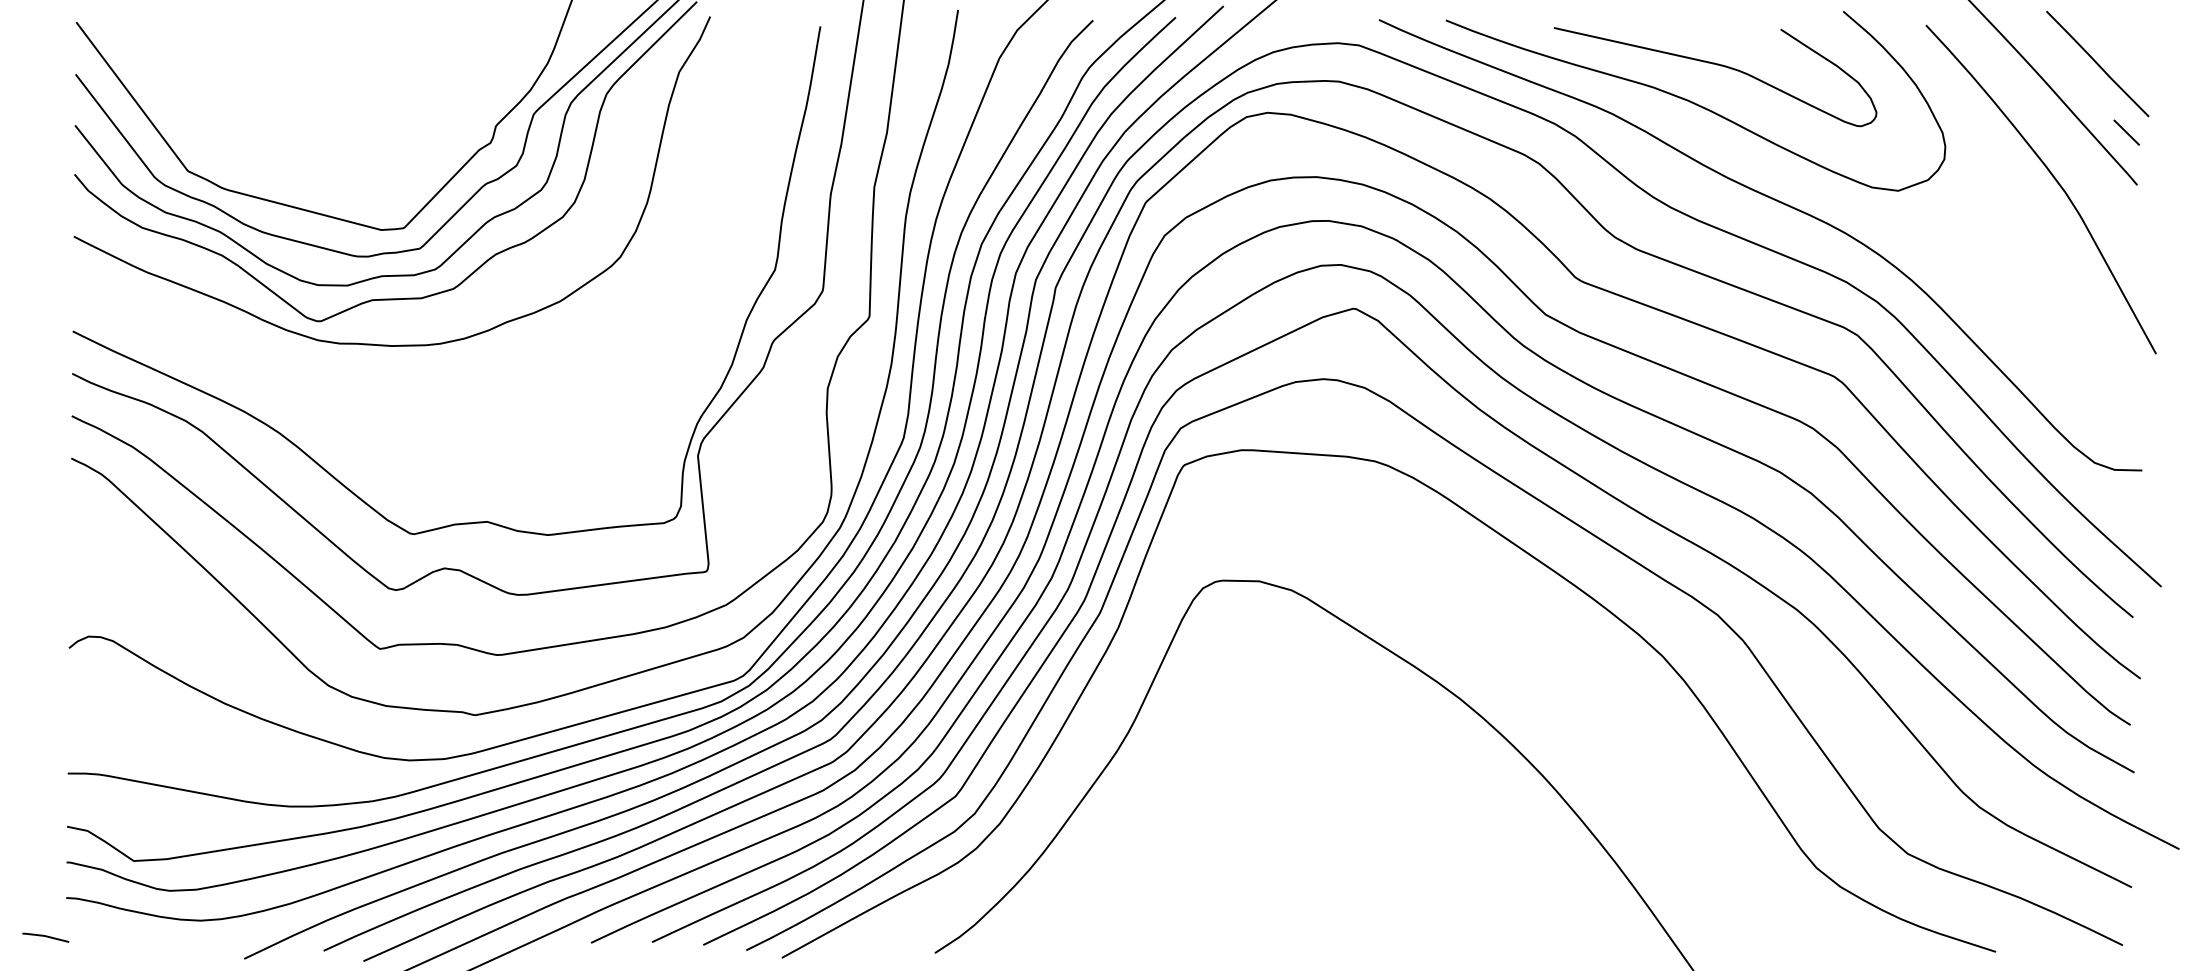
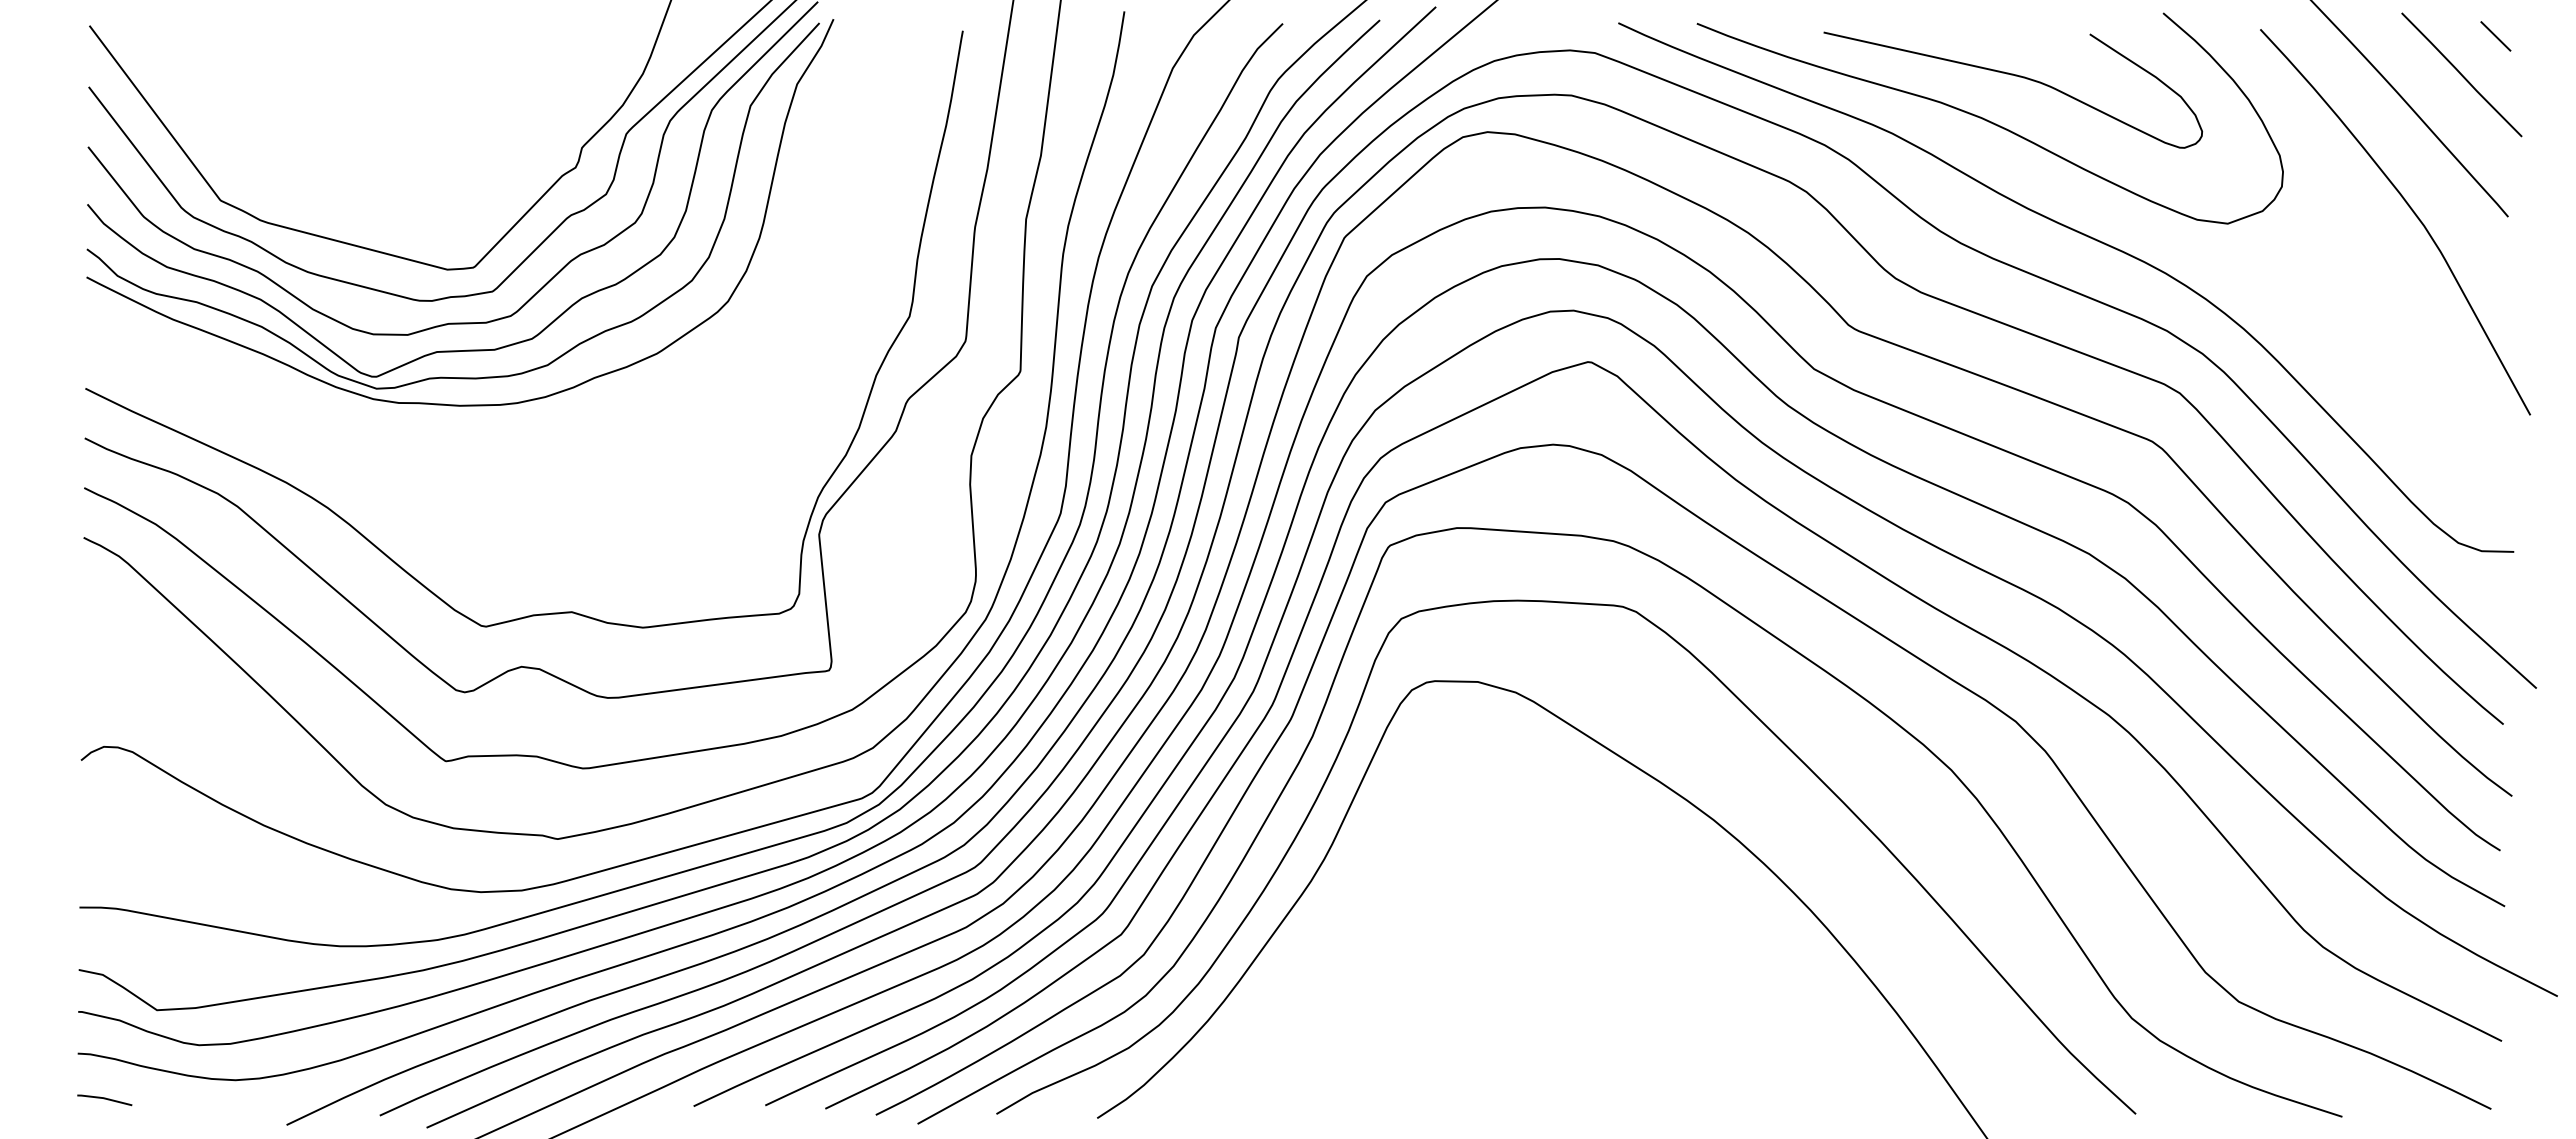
line: (2126, 132) -> (2495, 36), moved
curve: (377, 321) -> (443, 376), added
curve: (1474, 590) -> (1730, 692), added
line: (45, 937) -> (104, 1099), moved

